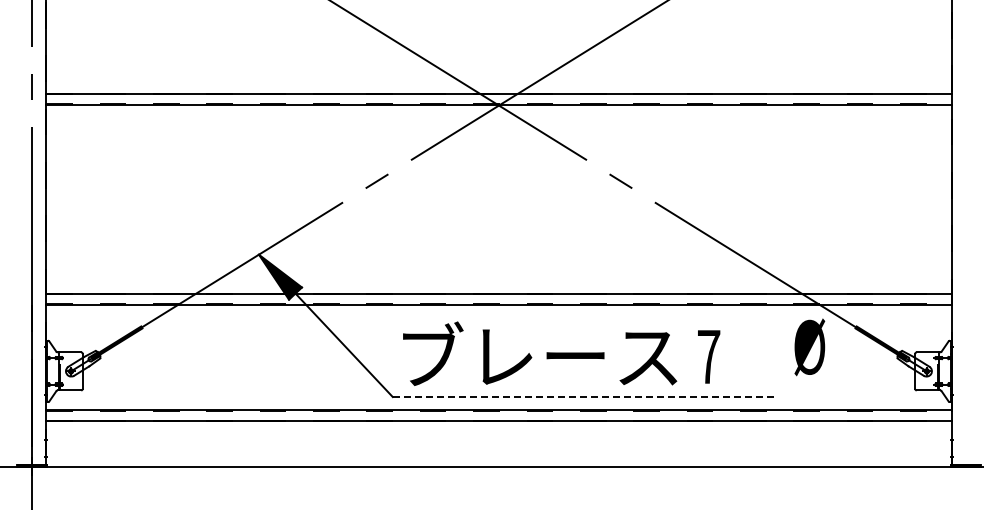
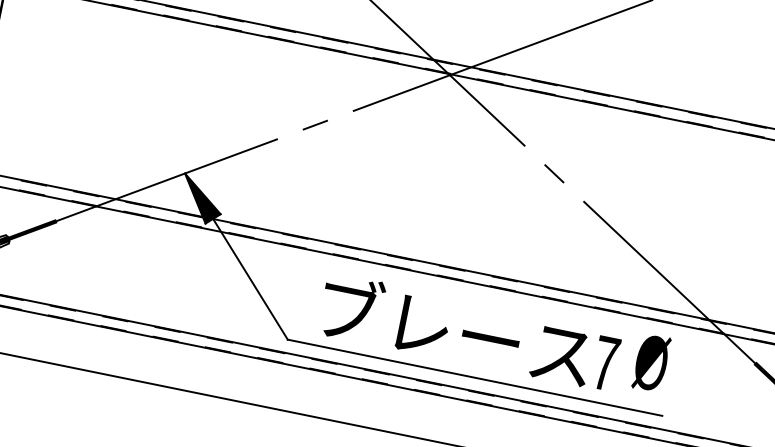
text: (809, 347) -> (651, 363), moved
text: (540, 353) -> (456, 329), moved
line: (584, 397) -> (475, 378), dashed -> solid

